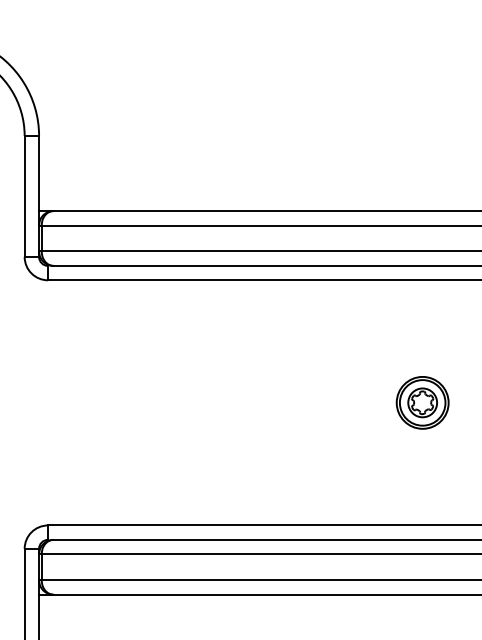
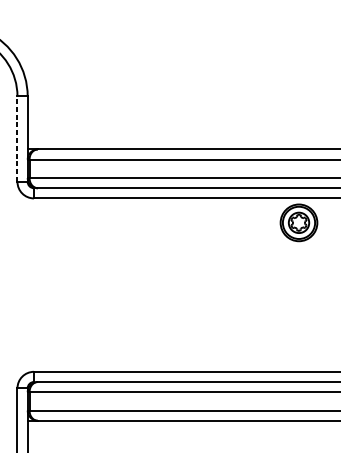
line: (24, 196) -> (17, 139), solid -> dashed
part: (422, 402) -> (298, 222), moved

